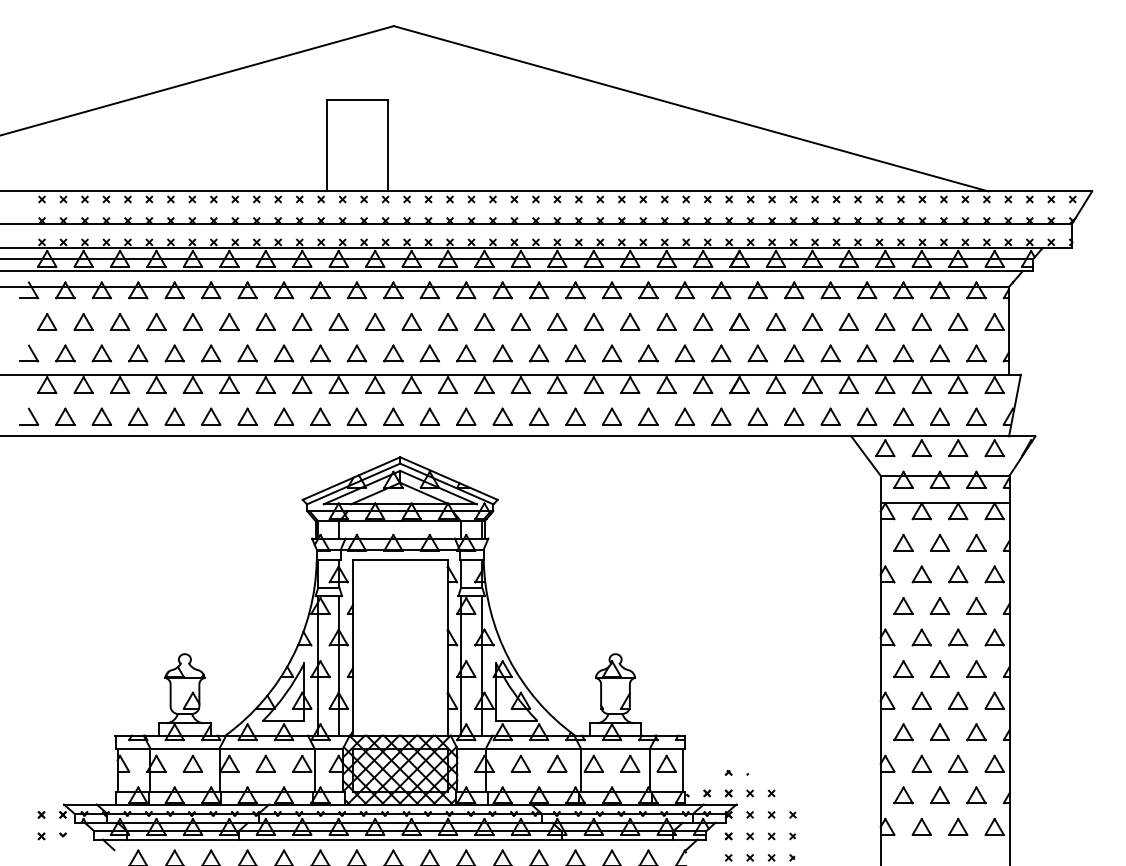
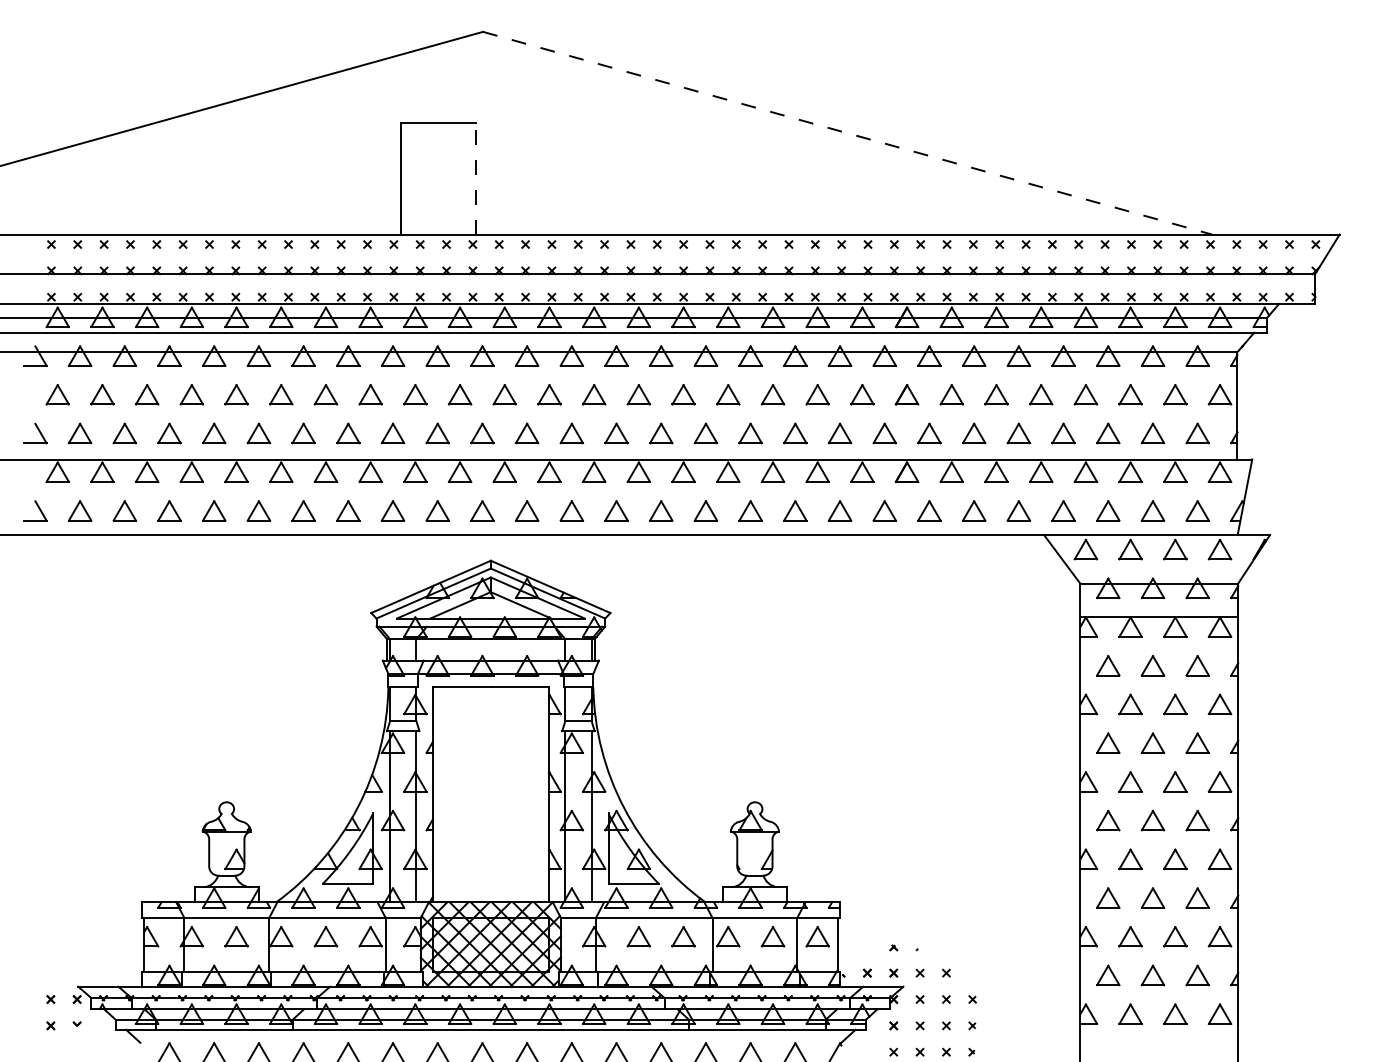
line: (691, 108) -> (848, 132), solid -> dashed
line: (387, 145) -> (475, 178), solid -> dashed

